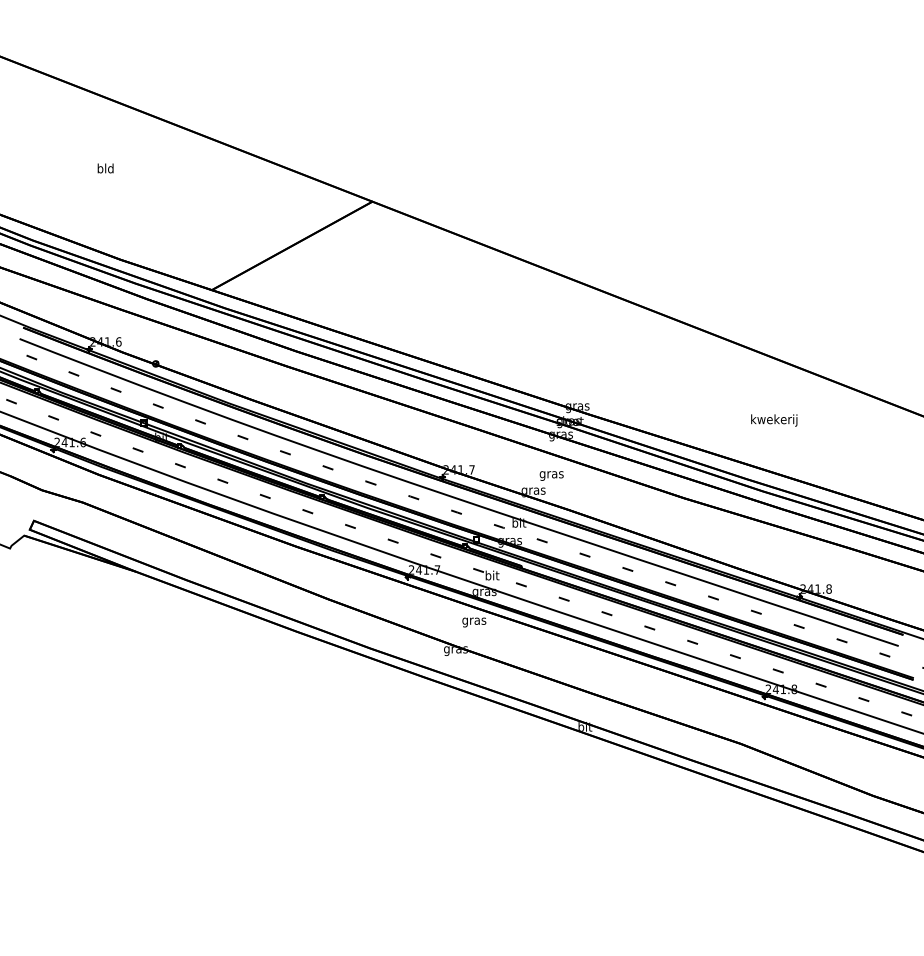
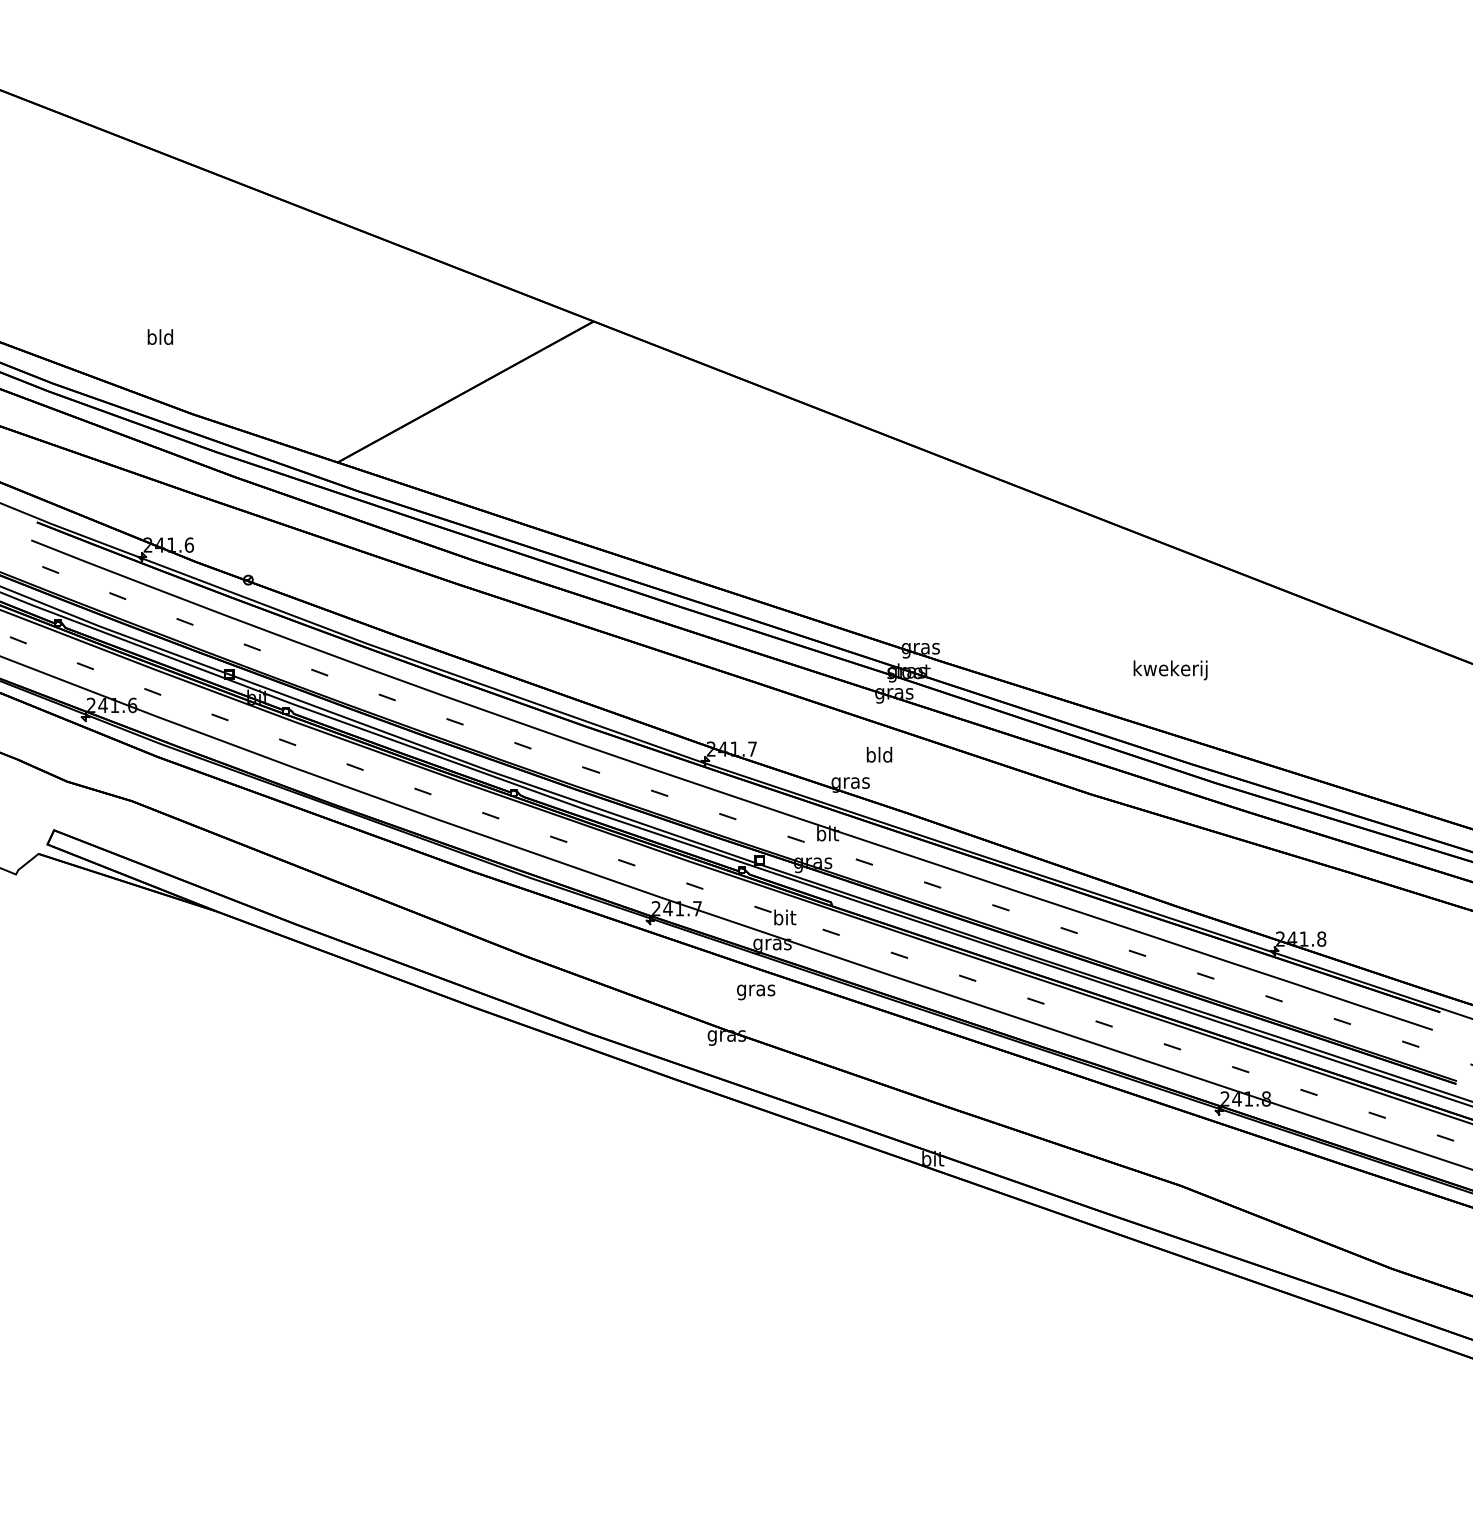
text: (105, 168) -> (160, 337), moved
text: (774, 420) -> (1170, 670), moved
text: (551, 474) -> (879, 756), gras -> bld

